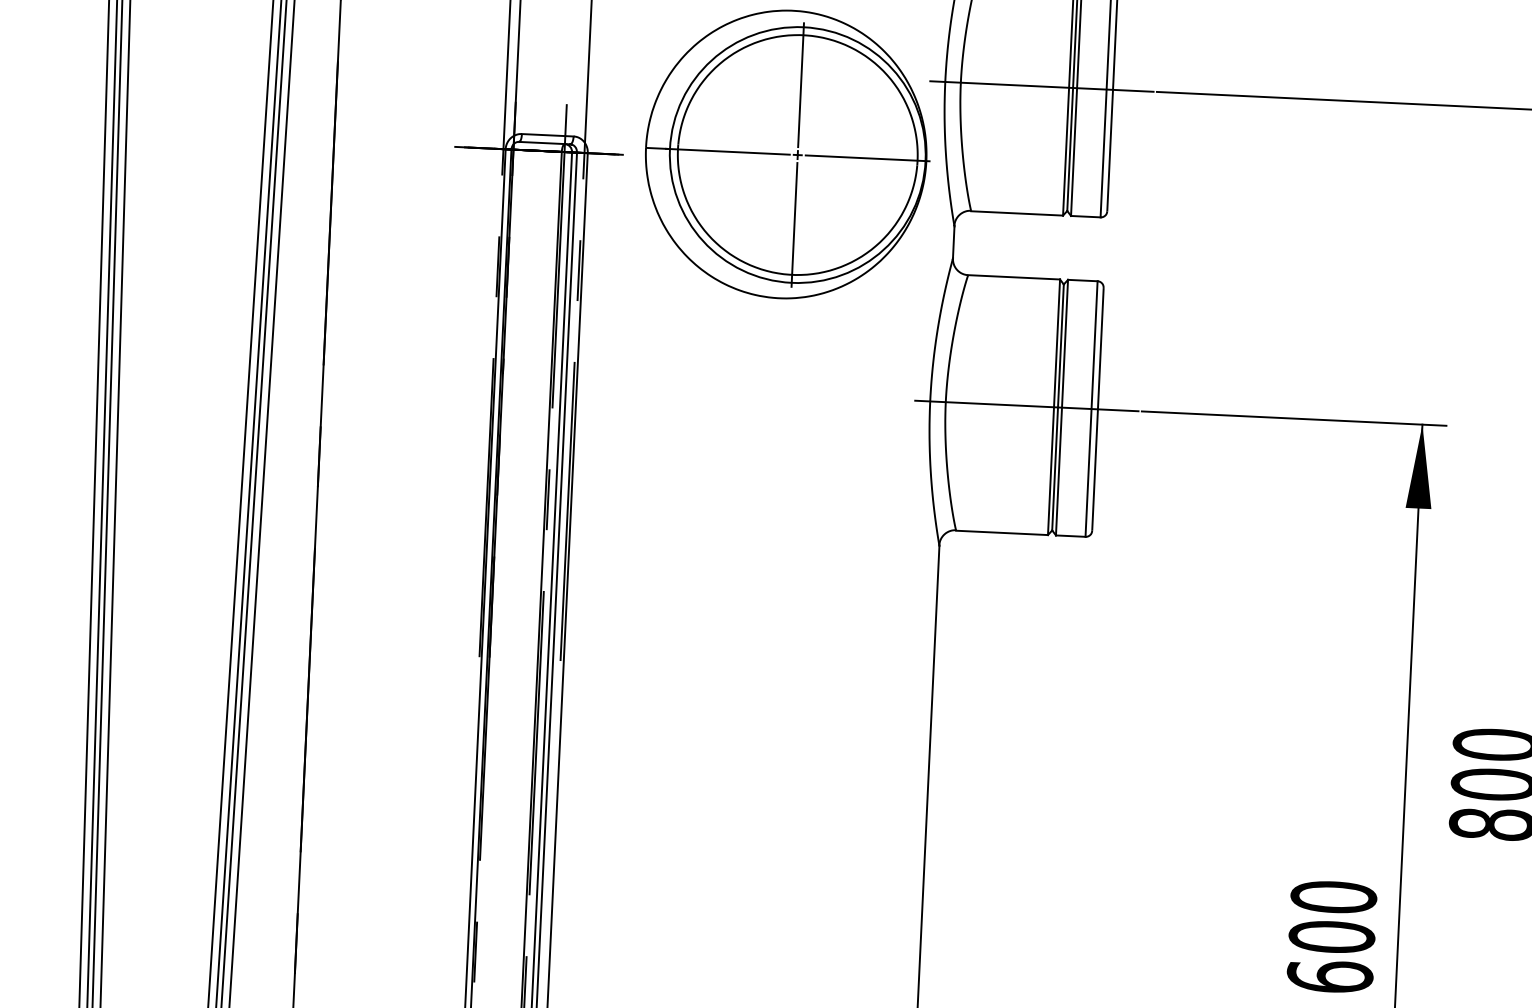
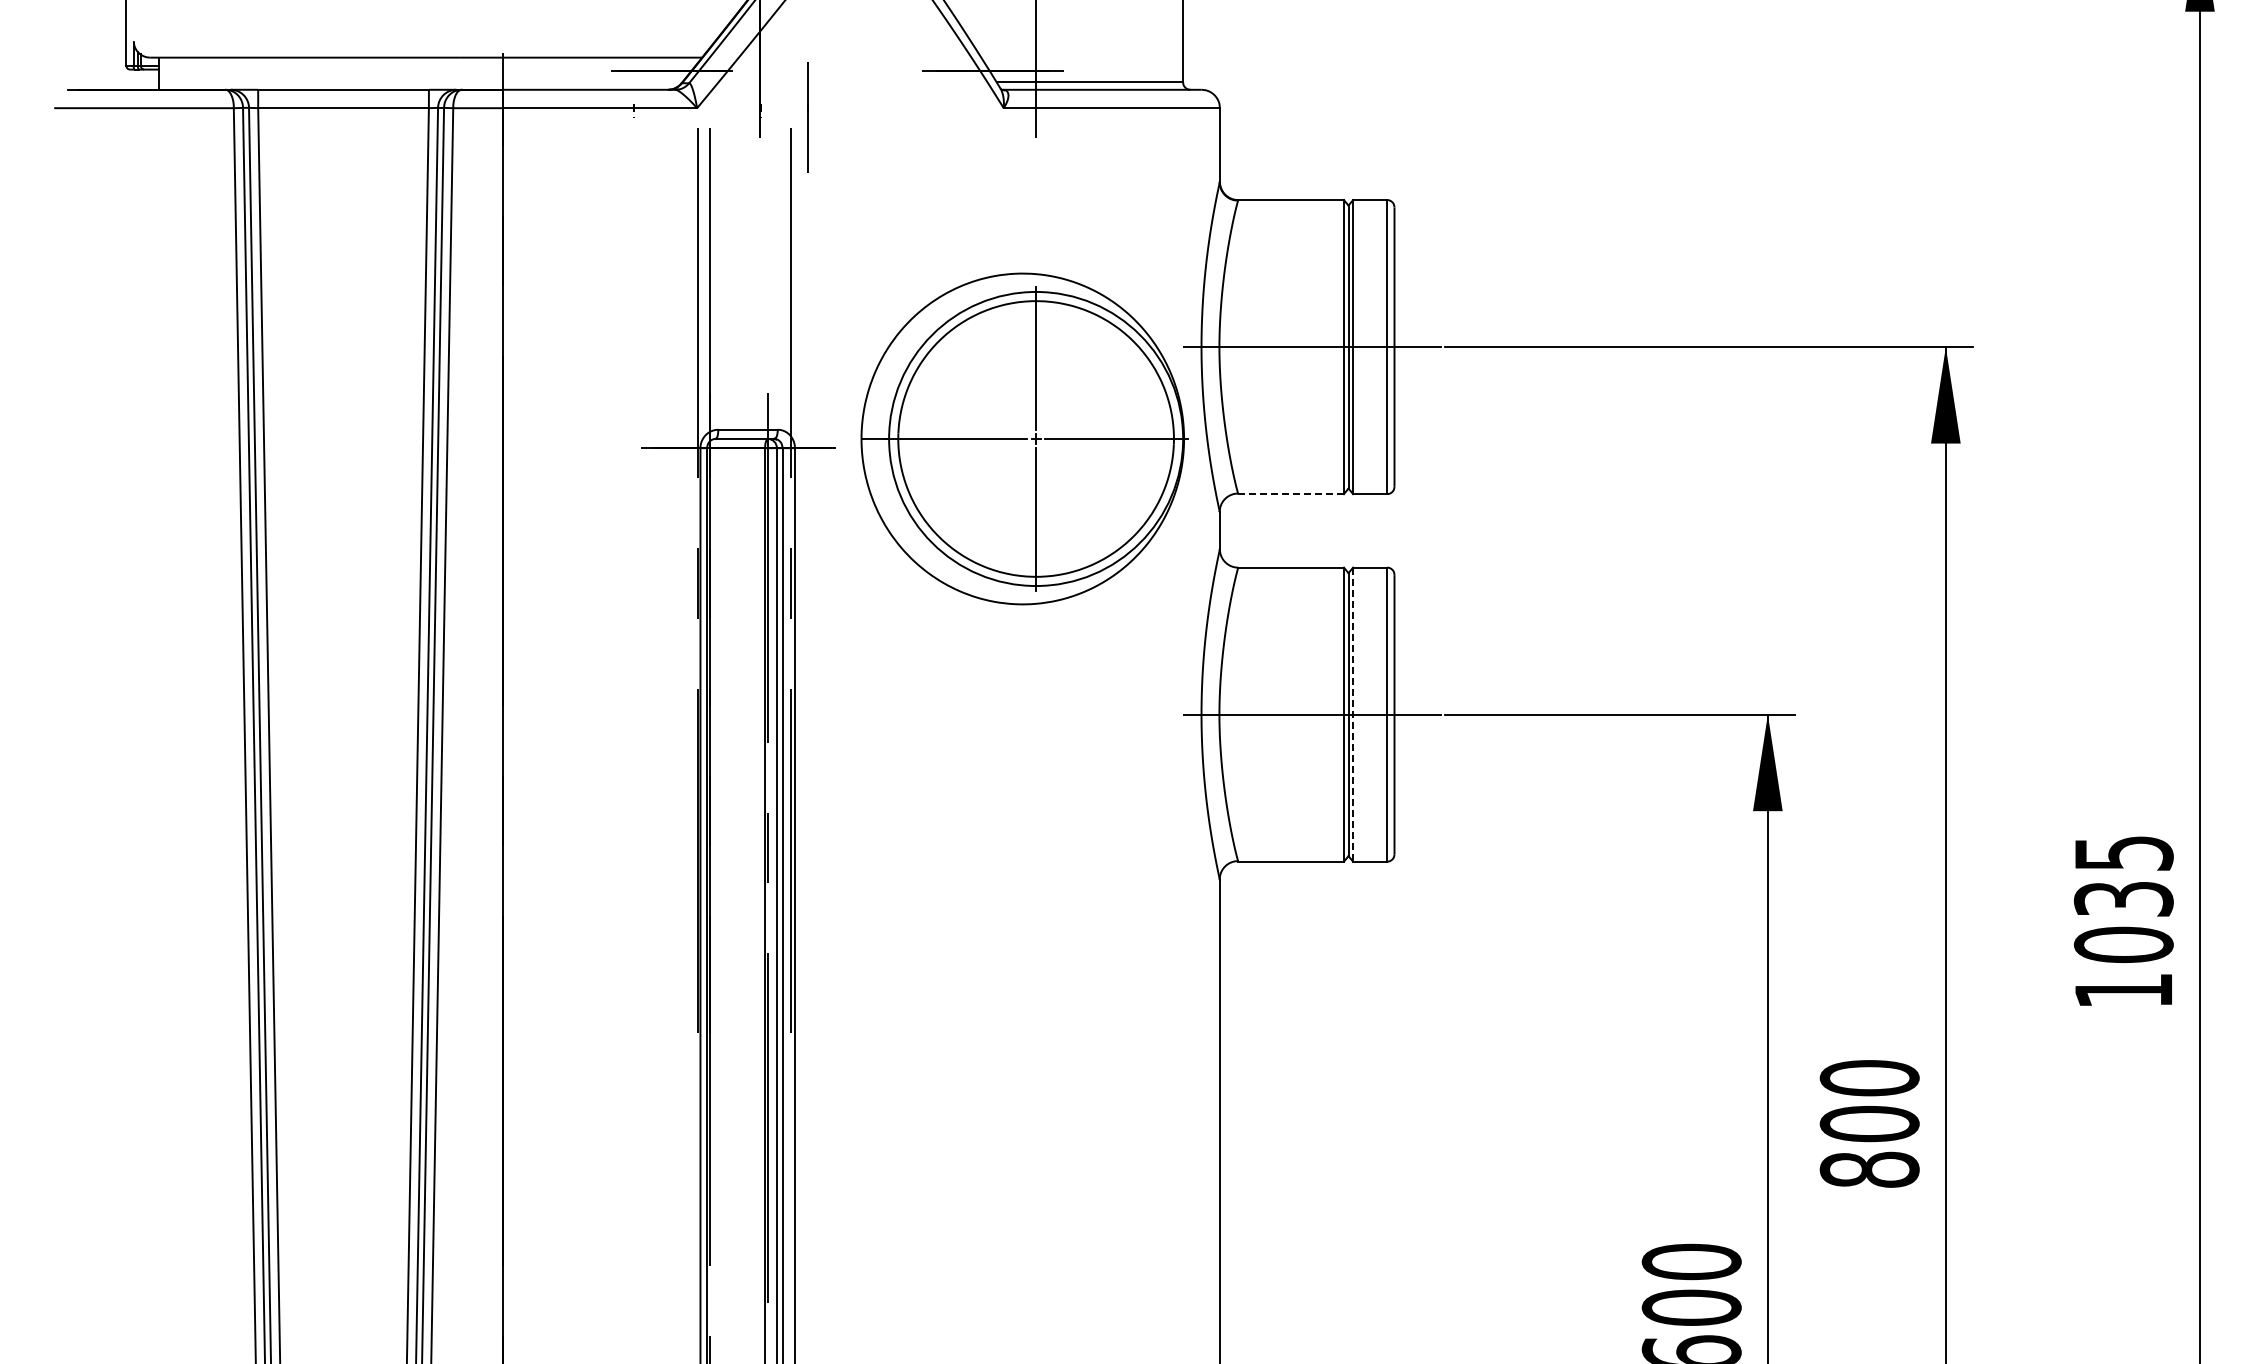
line: (1017, 213) -> (1291, 494), solid -> dashed
line: (1062, 408) -> (1353, 715), solid -> dashed

